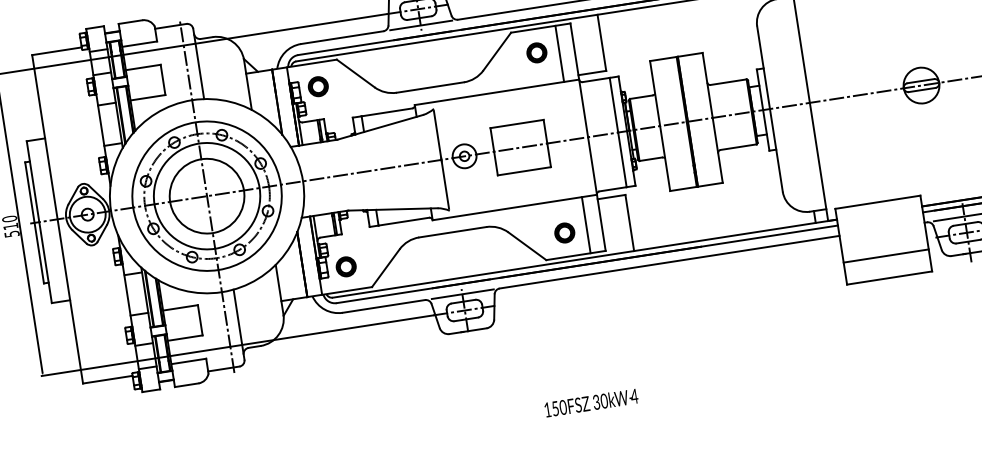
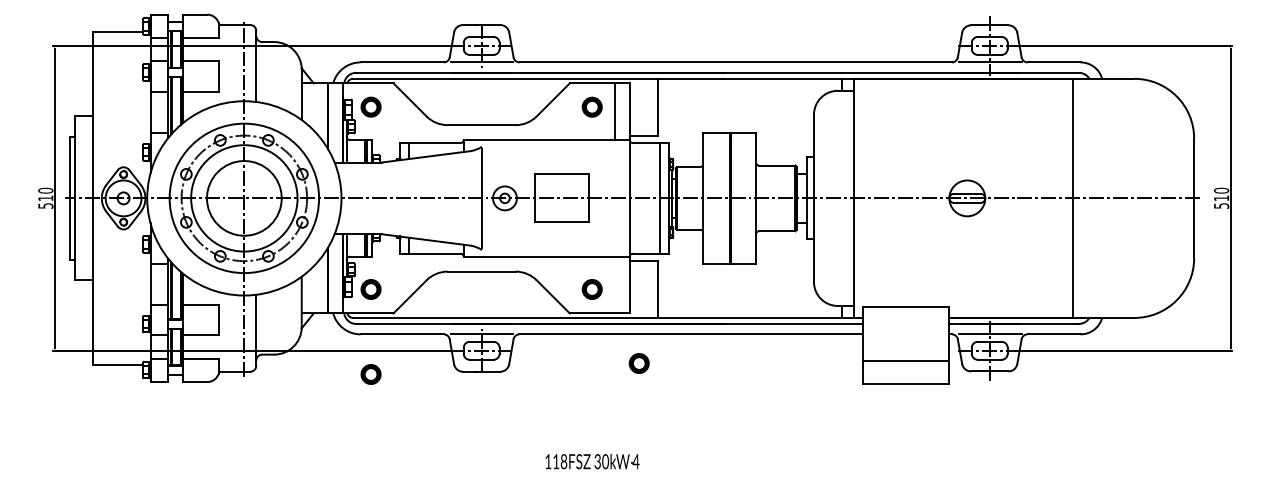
line: (586, 224) -> (614, 284), removed
part: (621, 299) -> (638, 363), added
part: (358, 350) -> (370, 374), added
text: (559, 407) -> (560, 461), 150FSZ -> 118FSZ

